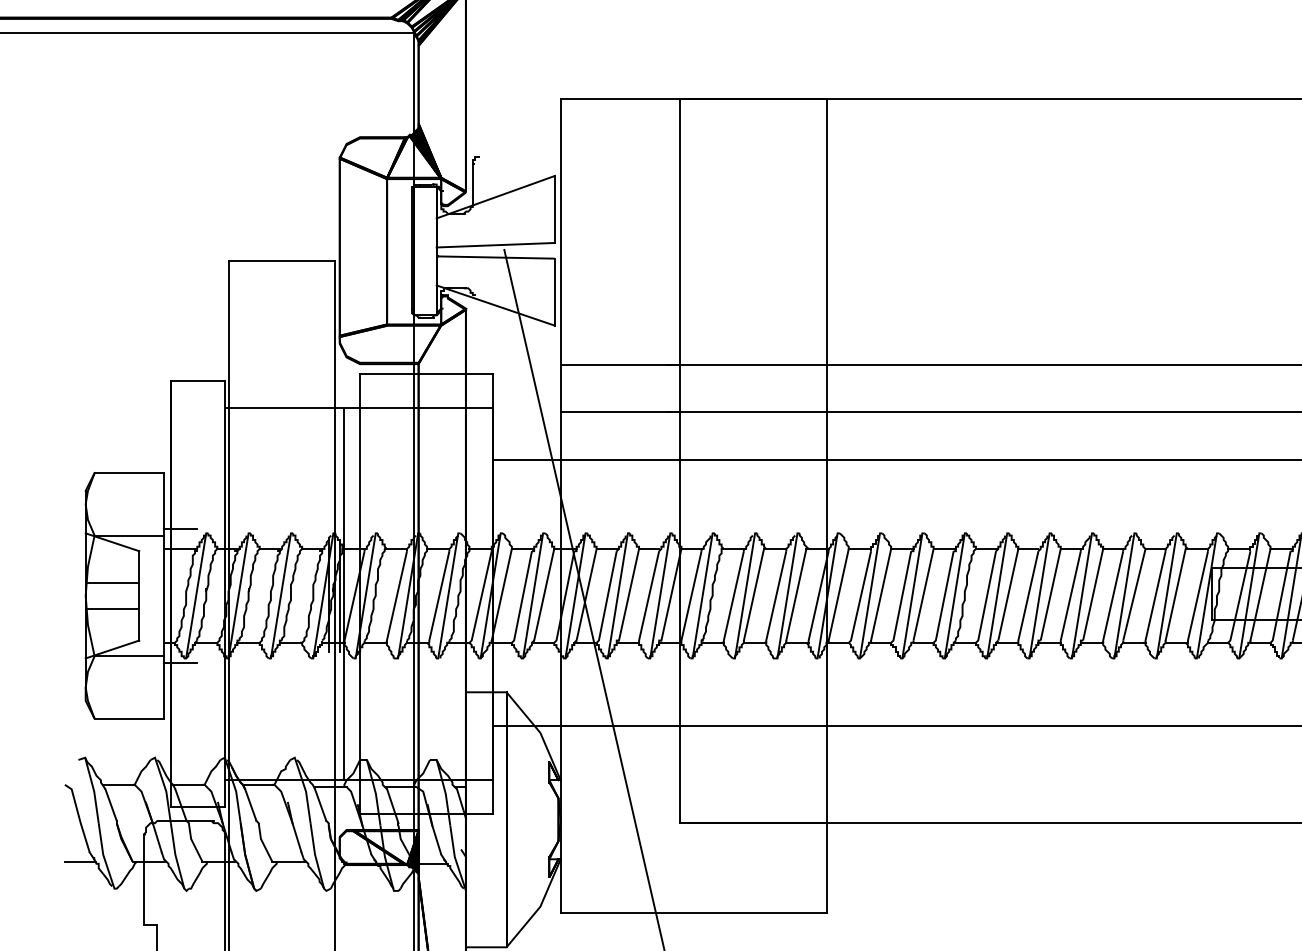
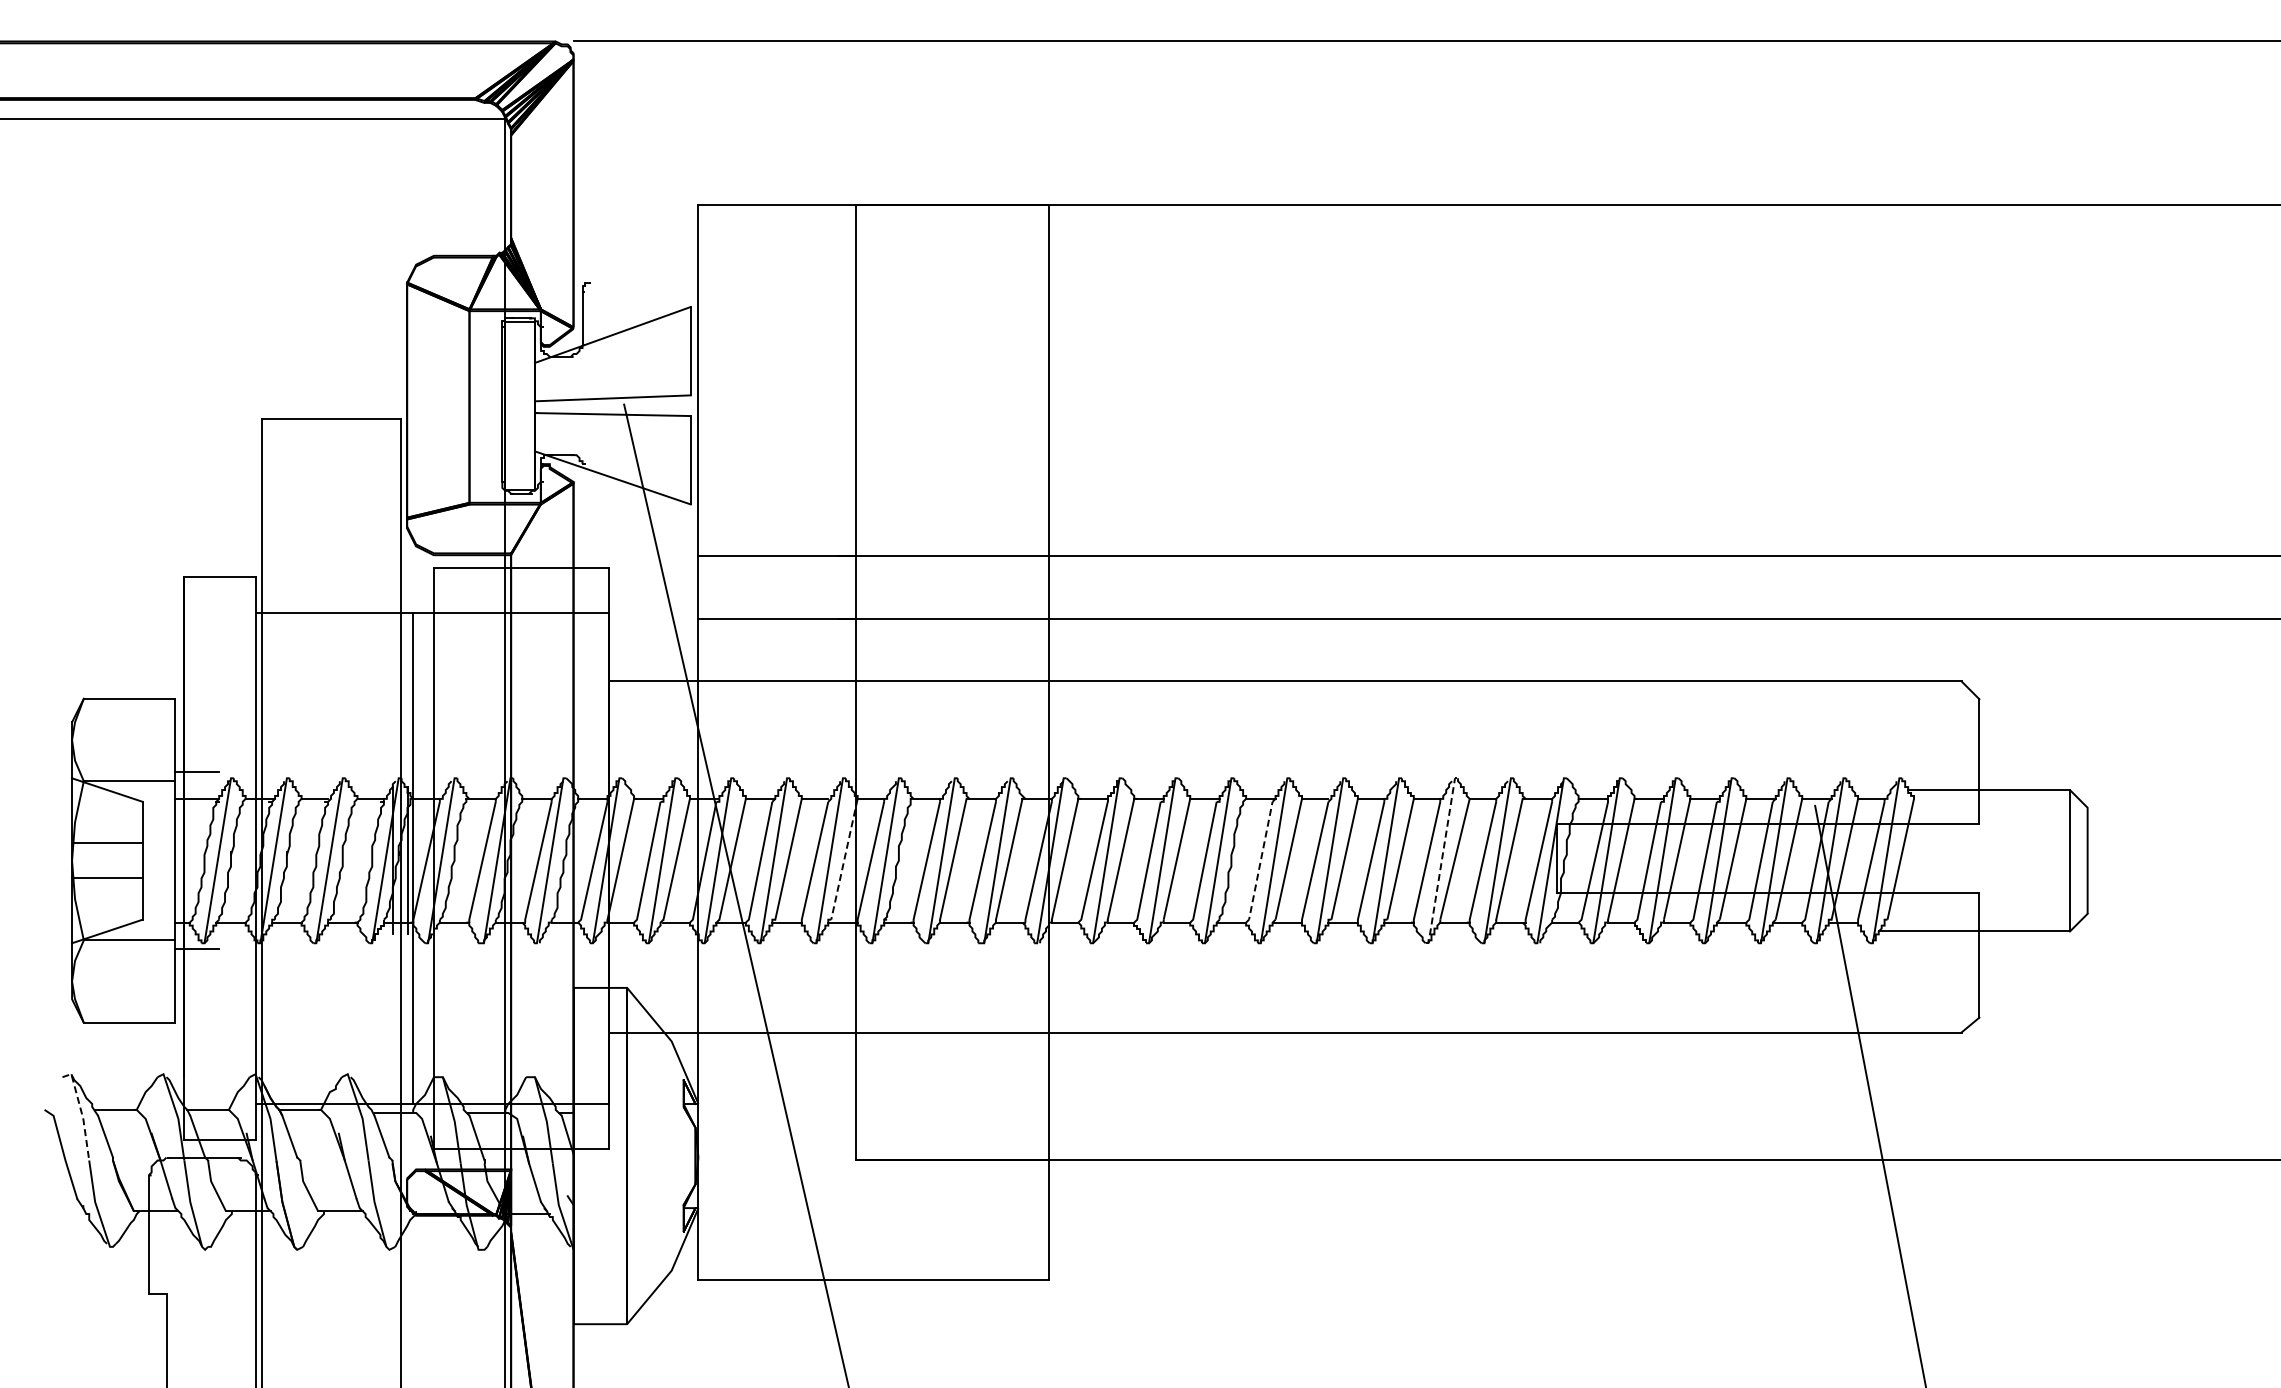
line: (671, 594) -> (844, 859), solid -> dashed
line: (1124, 595) -> (1441, 860), solid -> dashed
line: (986, 597) -> (1260, 863), solid -> dashed
line: (92, 786) -> (81, 1112), solid -> dashed
line: (80, 861) -> (65, 1211), removed

